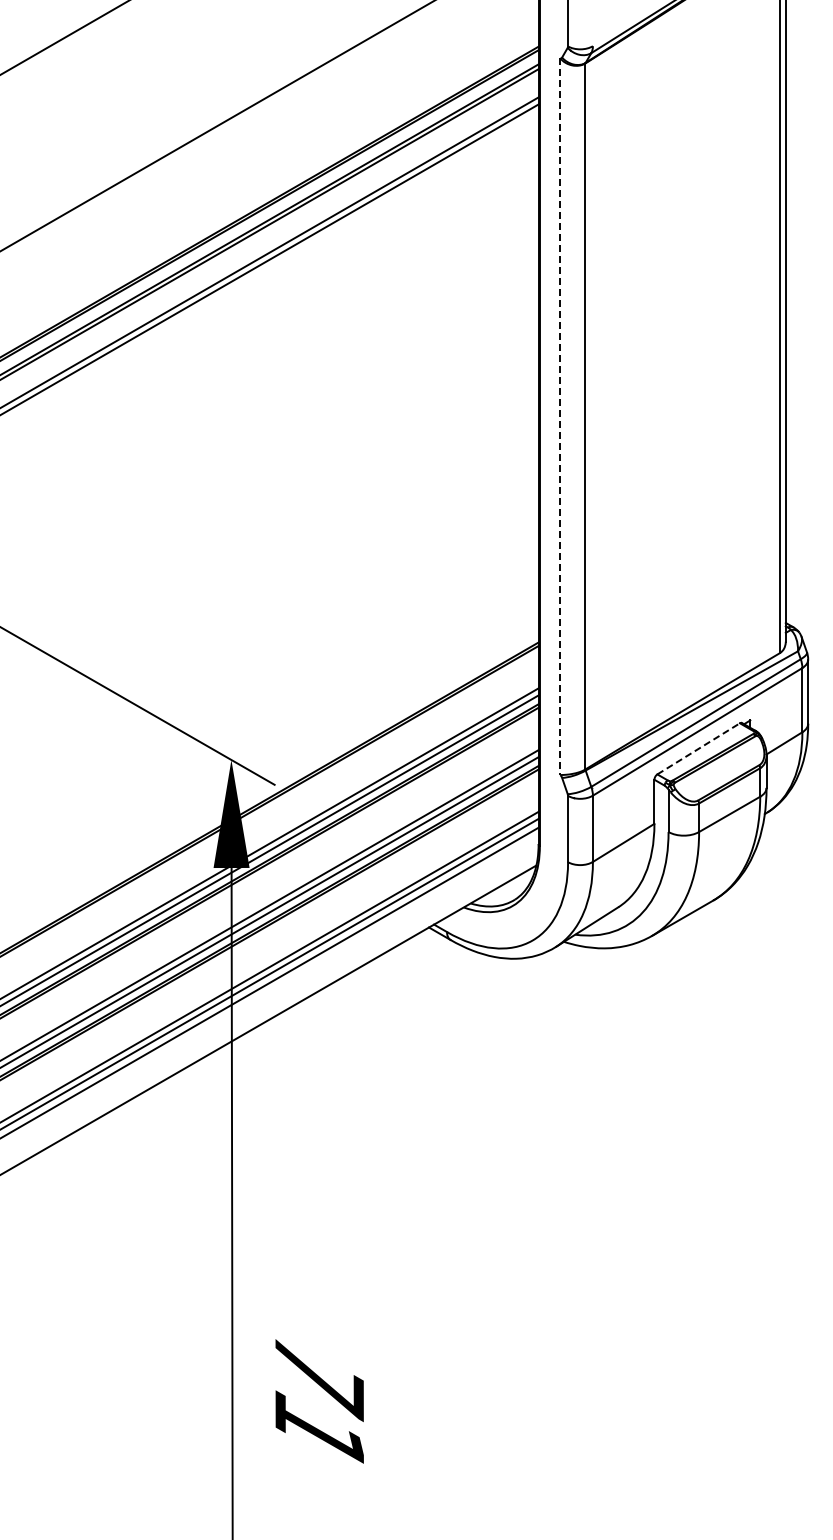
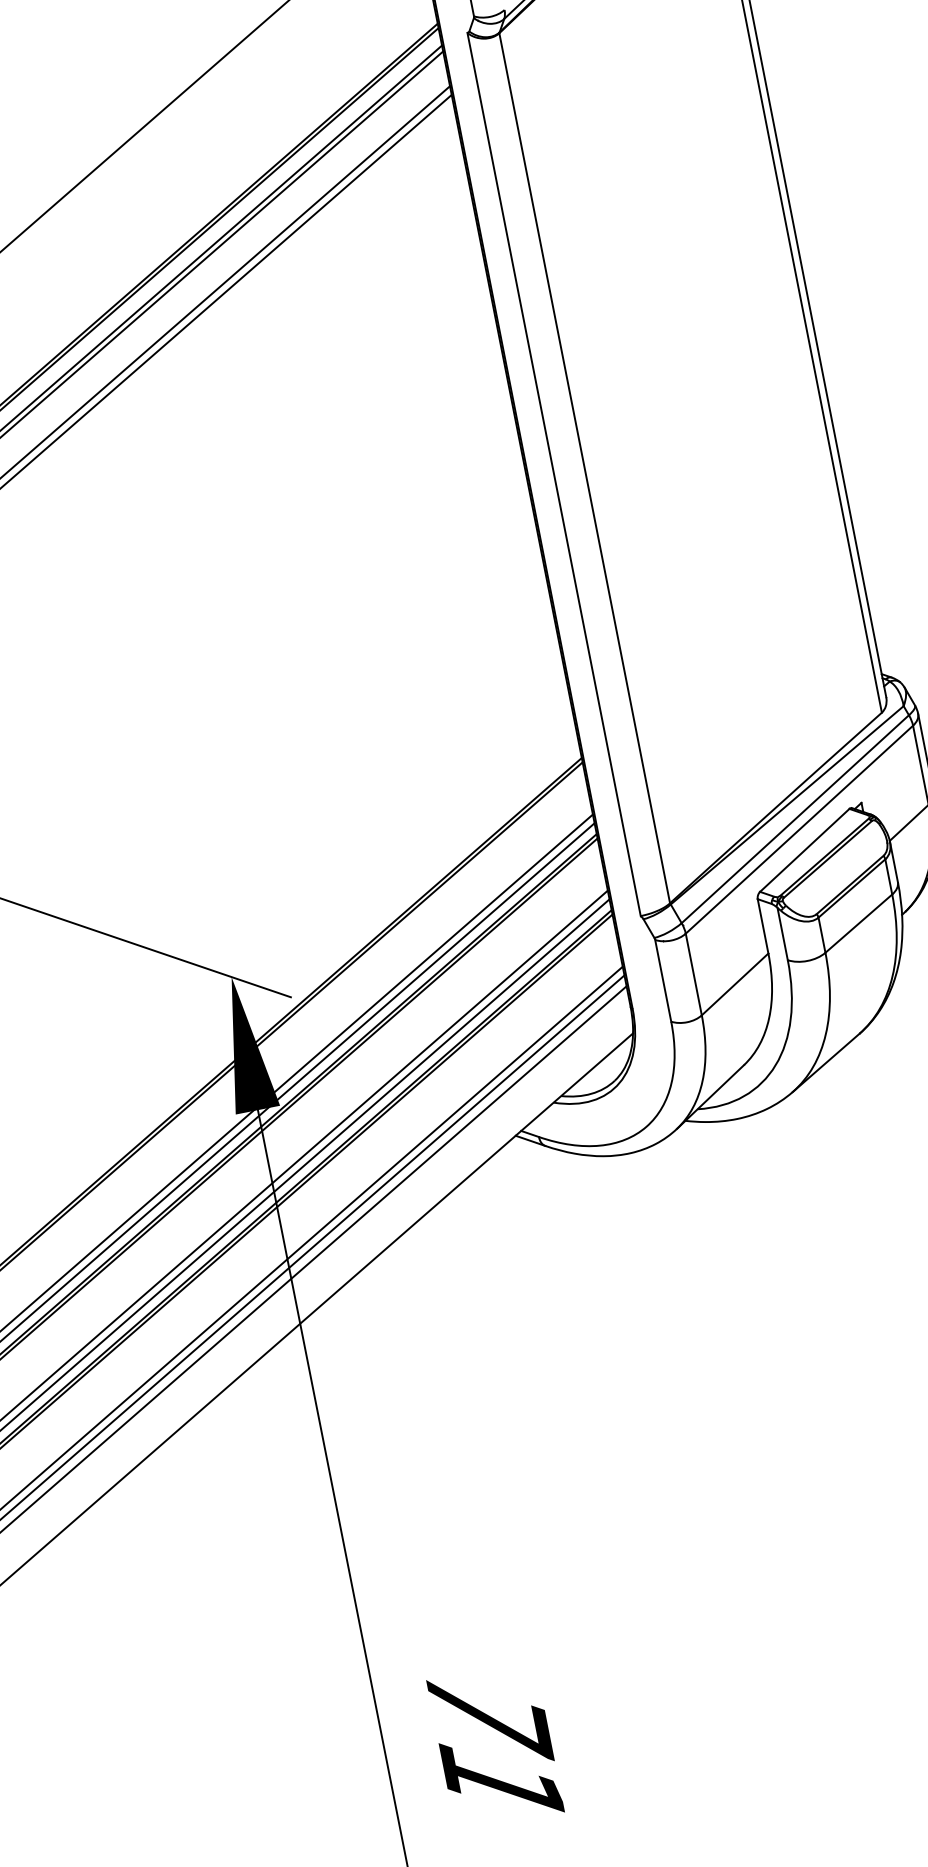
line: (560, 417) -> (554, 475), dashed -> solid
line: (698, 748) -> (804, 849), dashed -> solid

